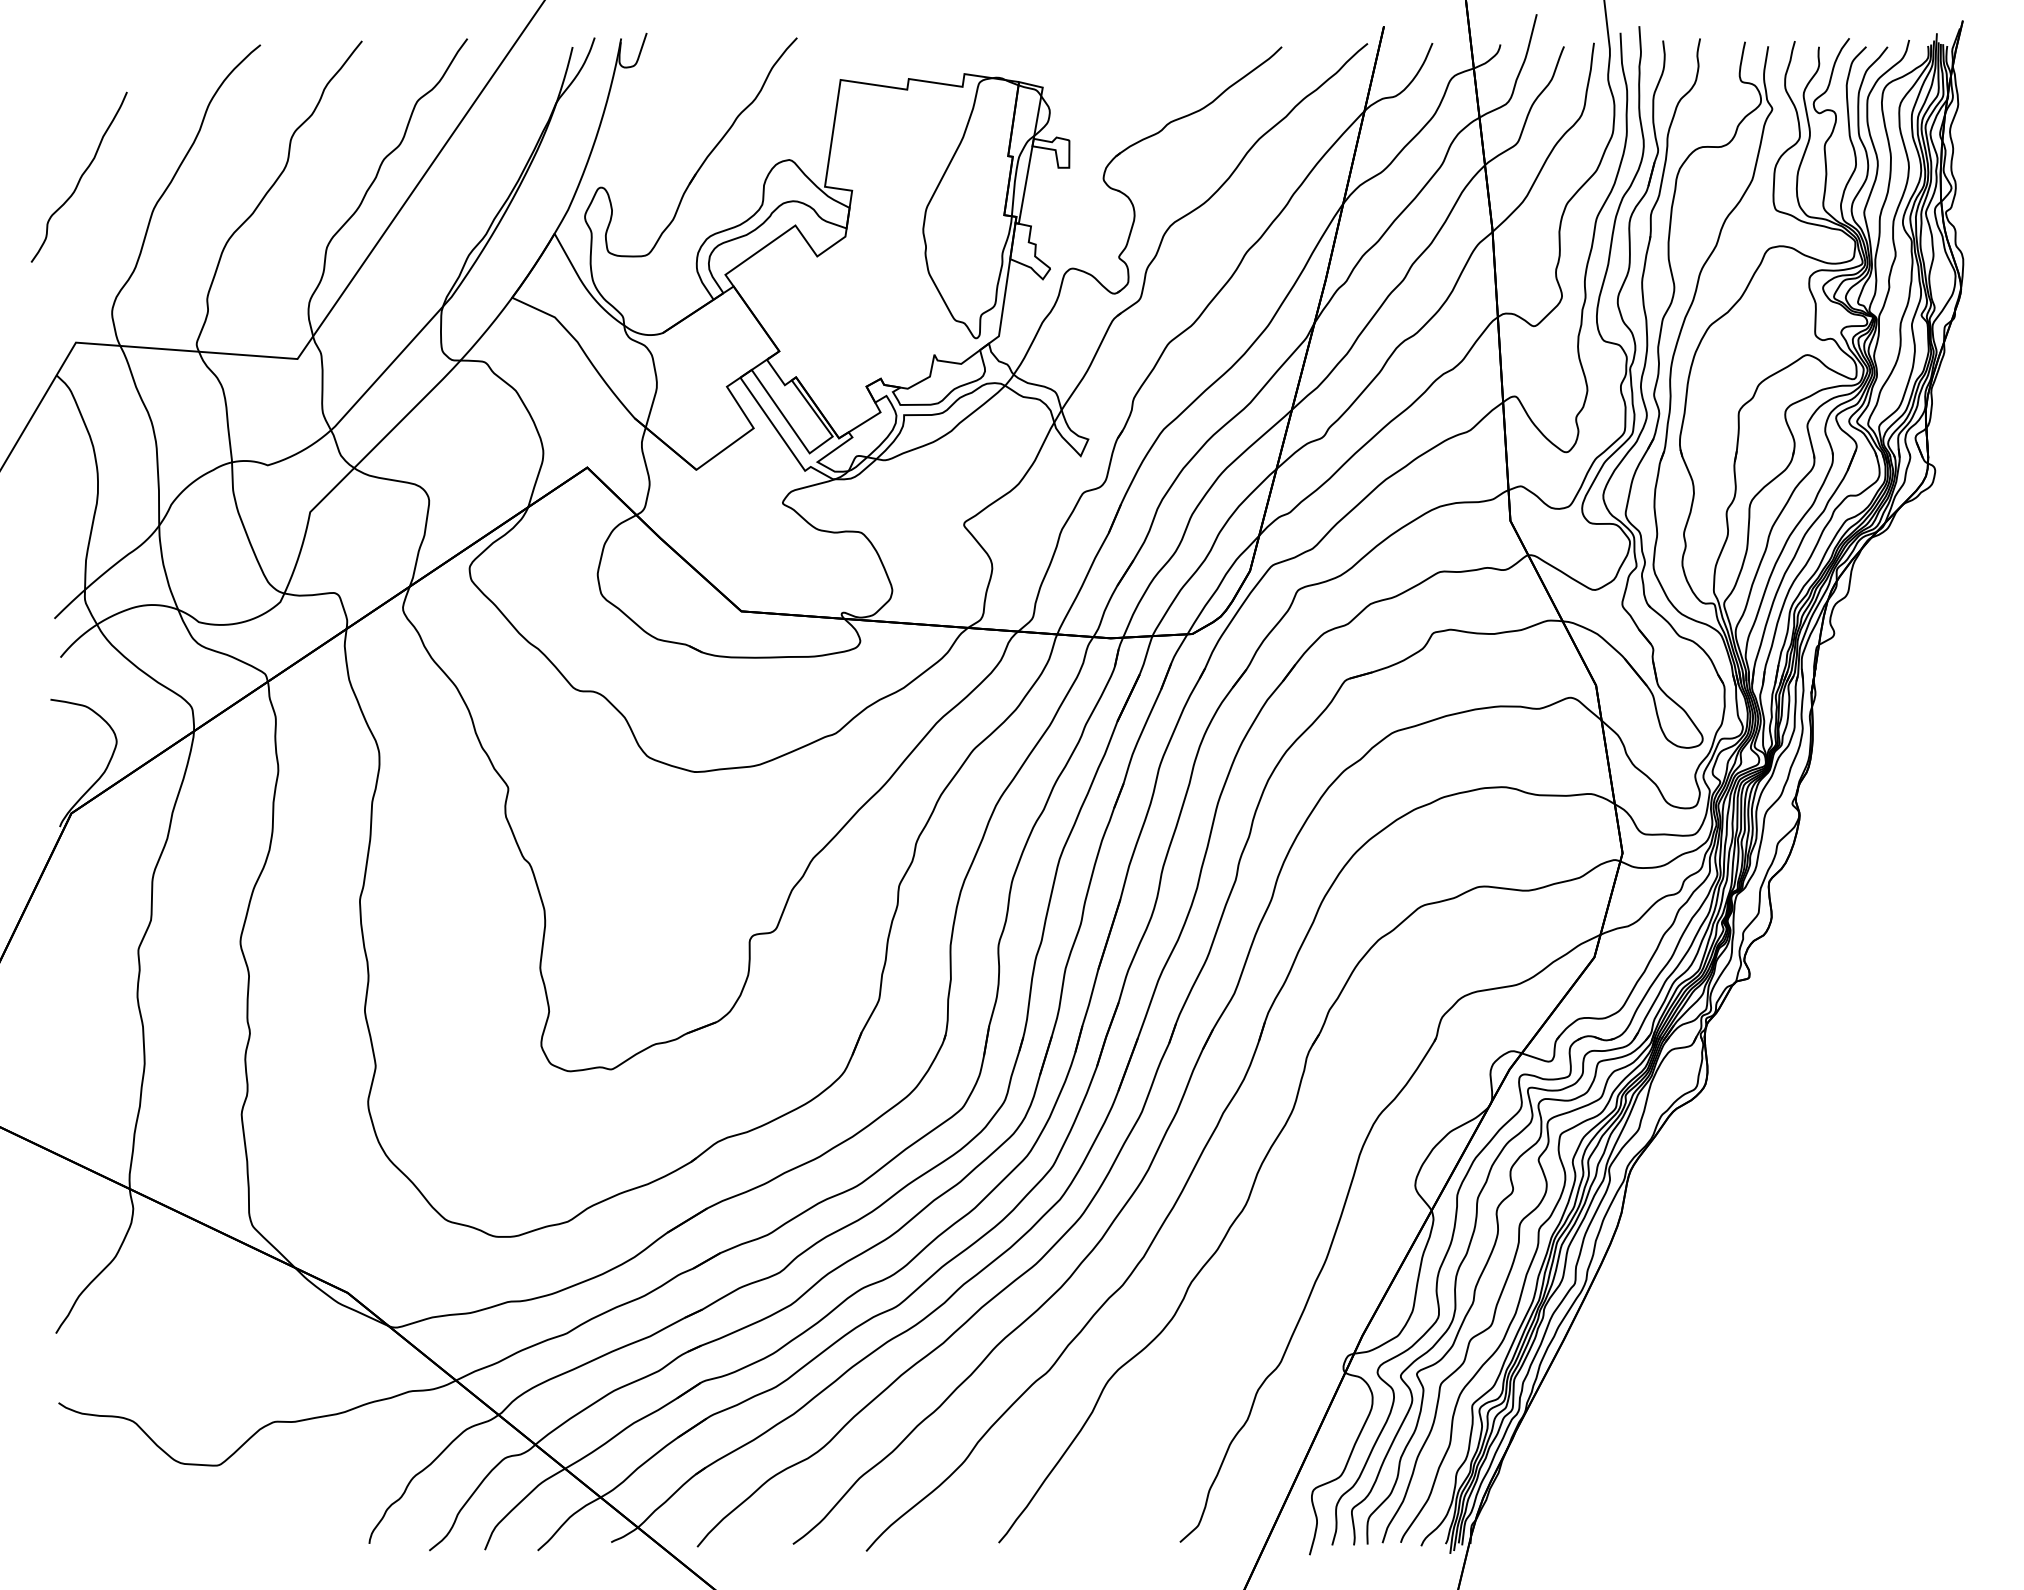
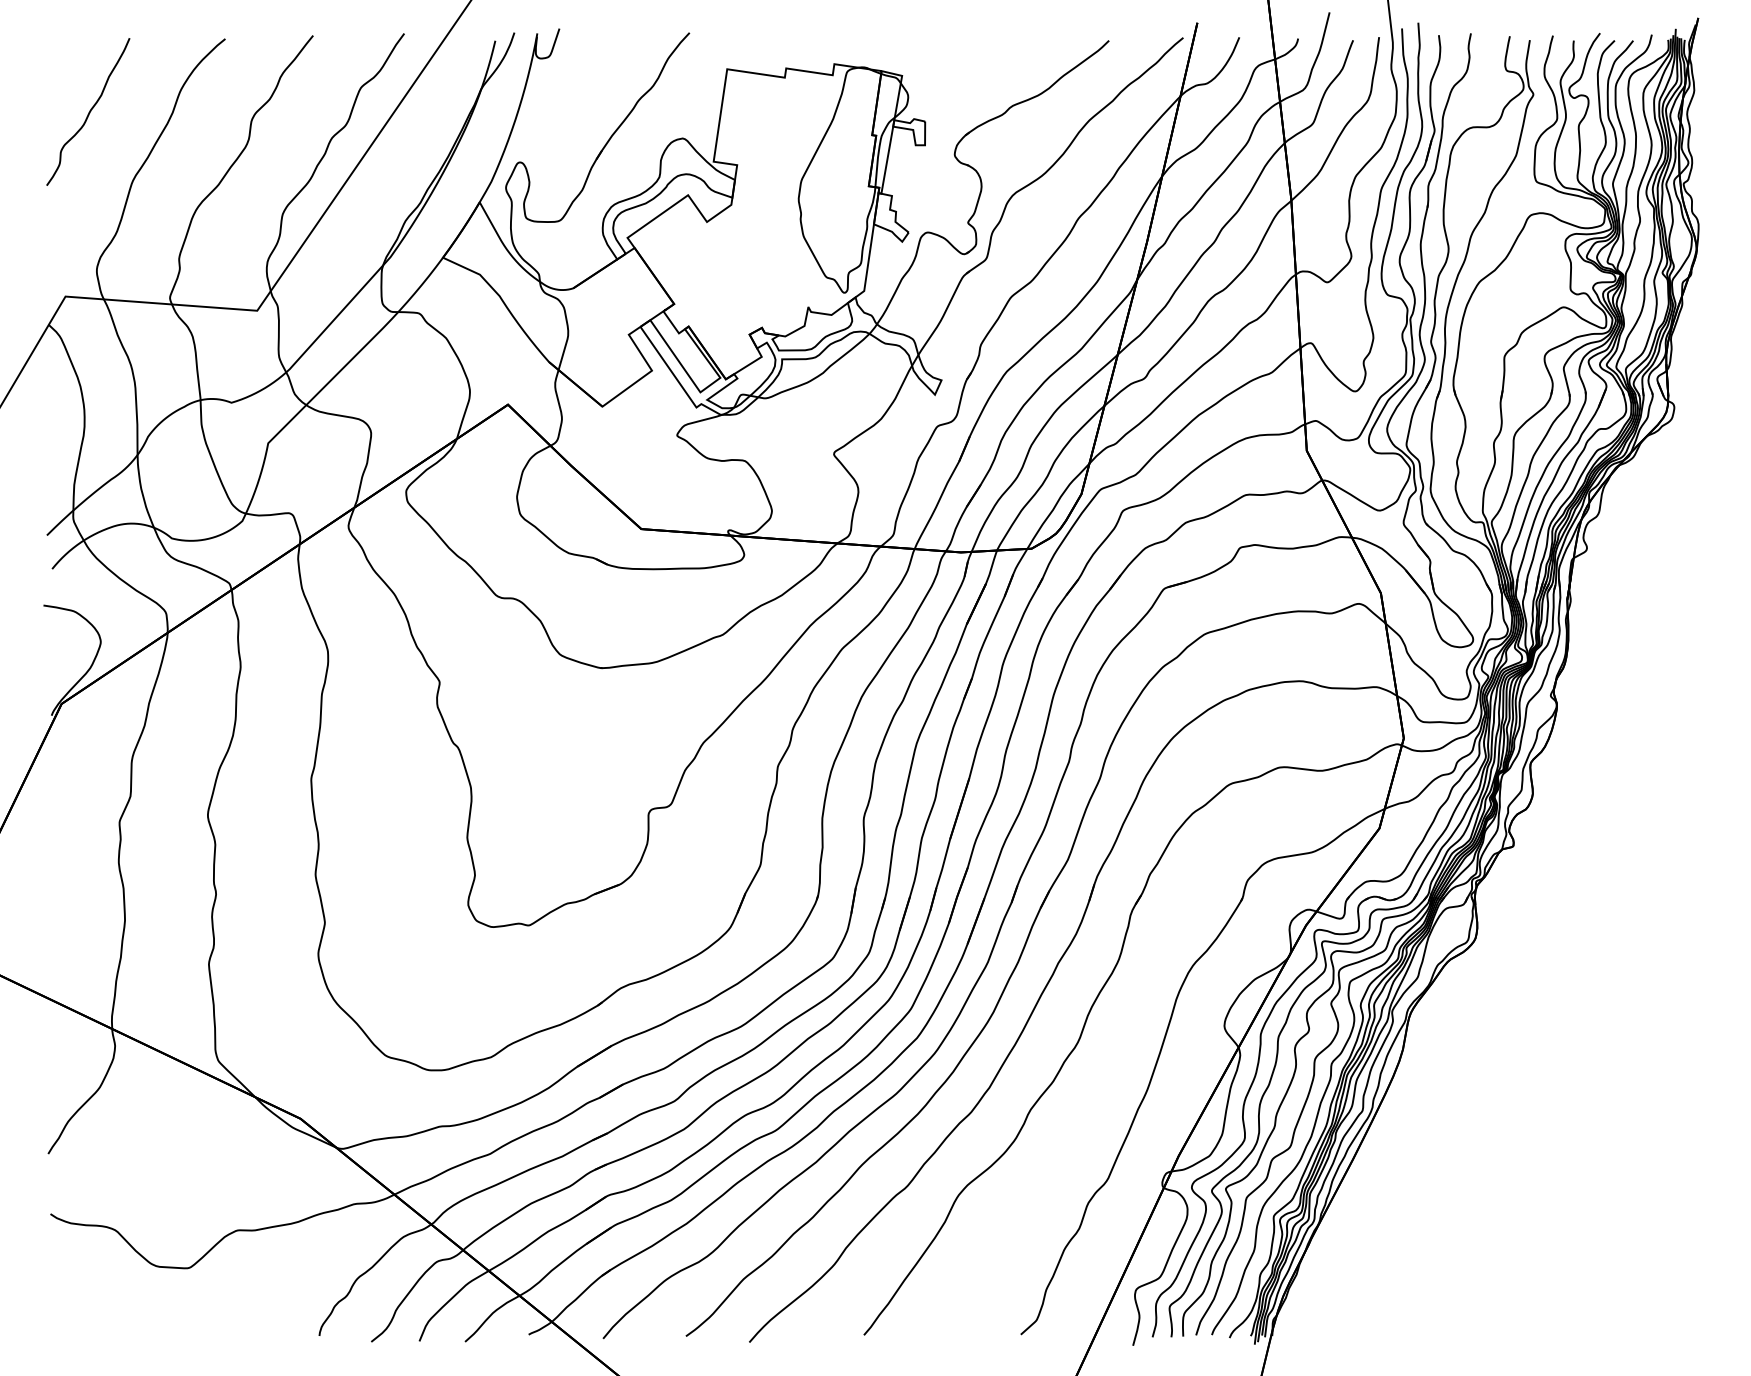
curve: (80, 176) -> (89, 111), moved

